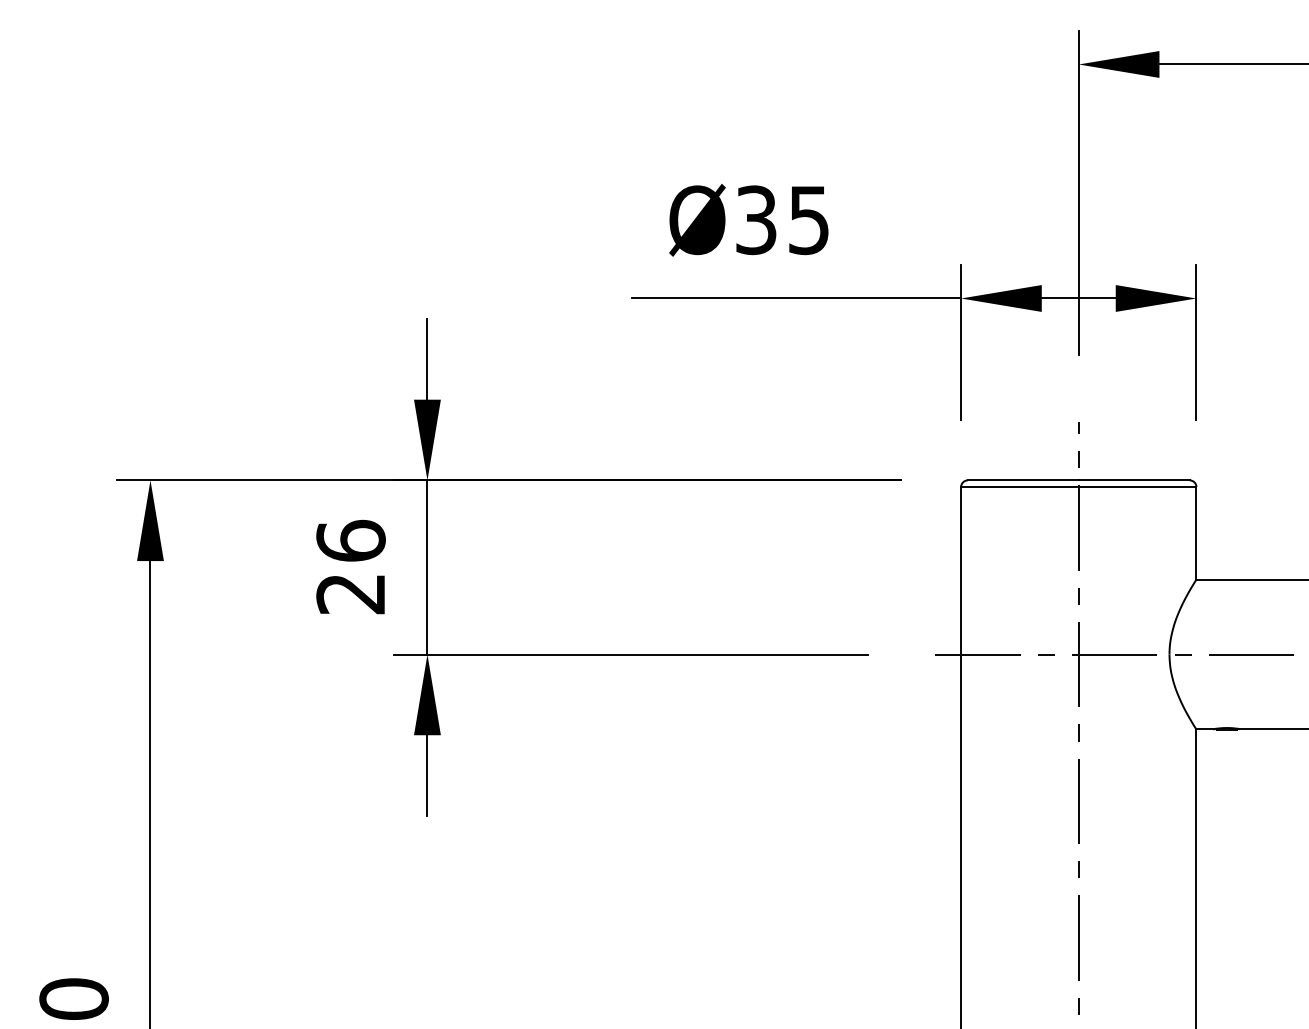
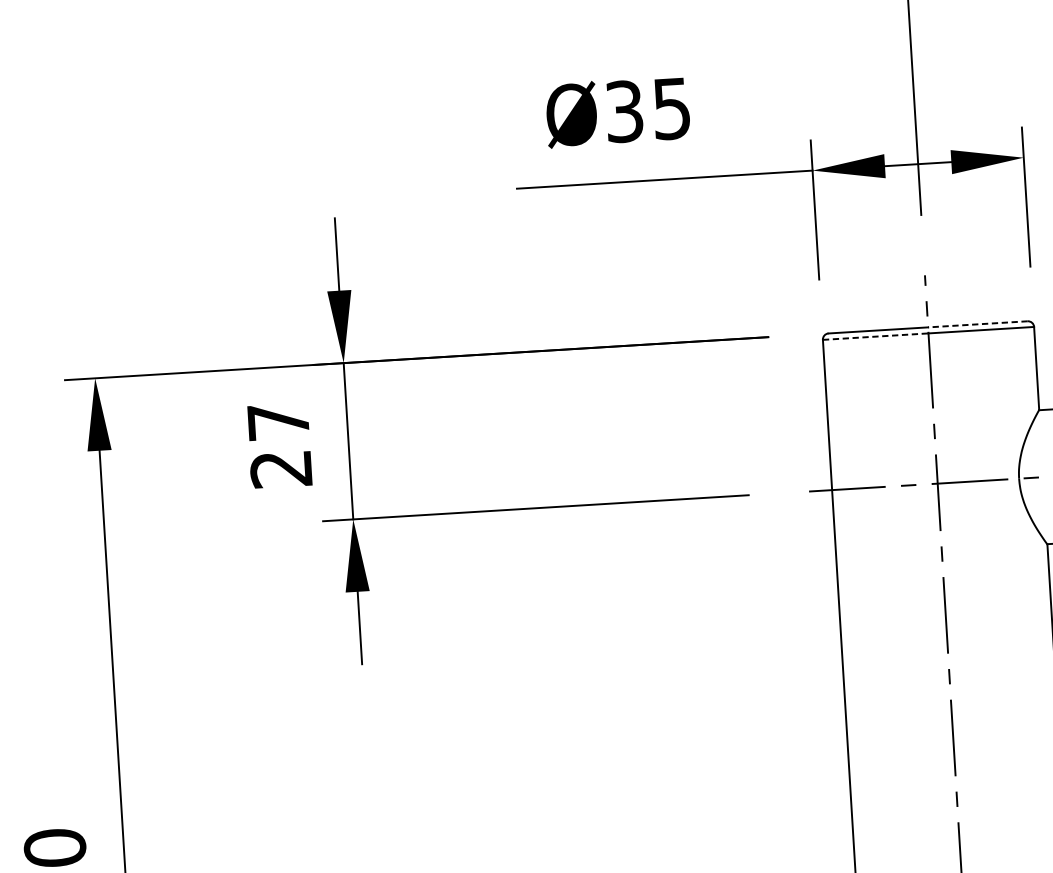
line: (1133, 480) -> (977, 324), solid -> dashed
line: (1019, 487) -> (875, 337), solid -> dashed
text: (350, 540) -> (277, 421), 26 -> 27

